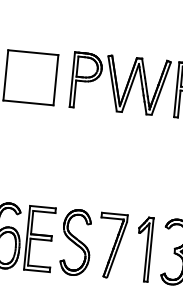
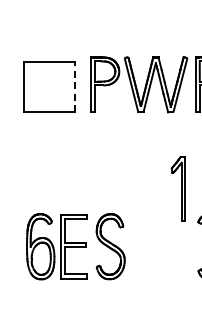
line: (55, 79) -> (74, 86), solid -> dashed
part: (111, 245) -> (145, 246), removed
part: (142, 248) -> (177, 188), moved

